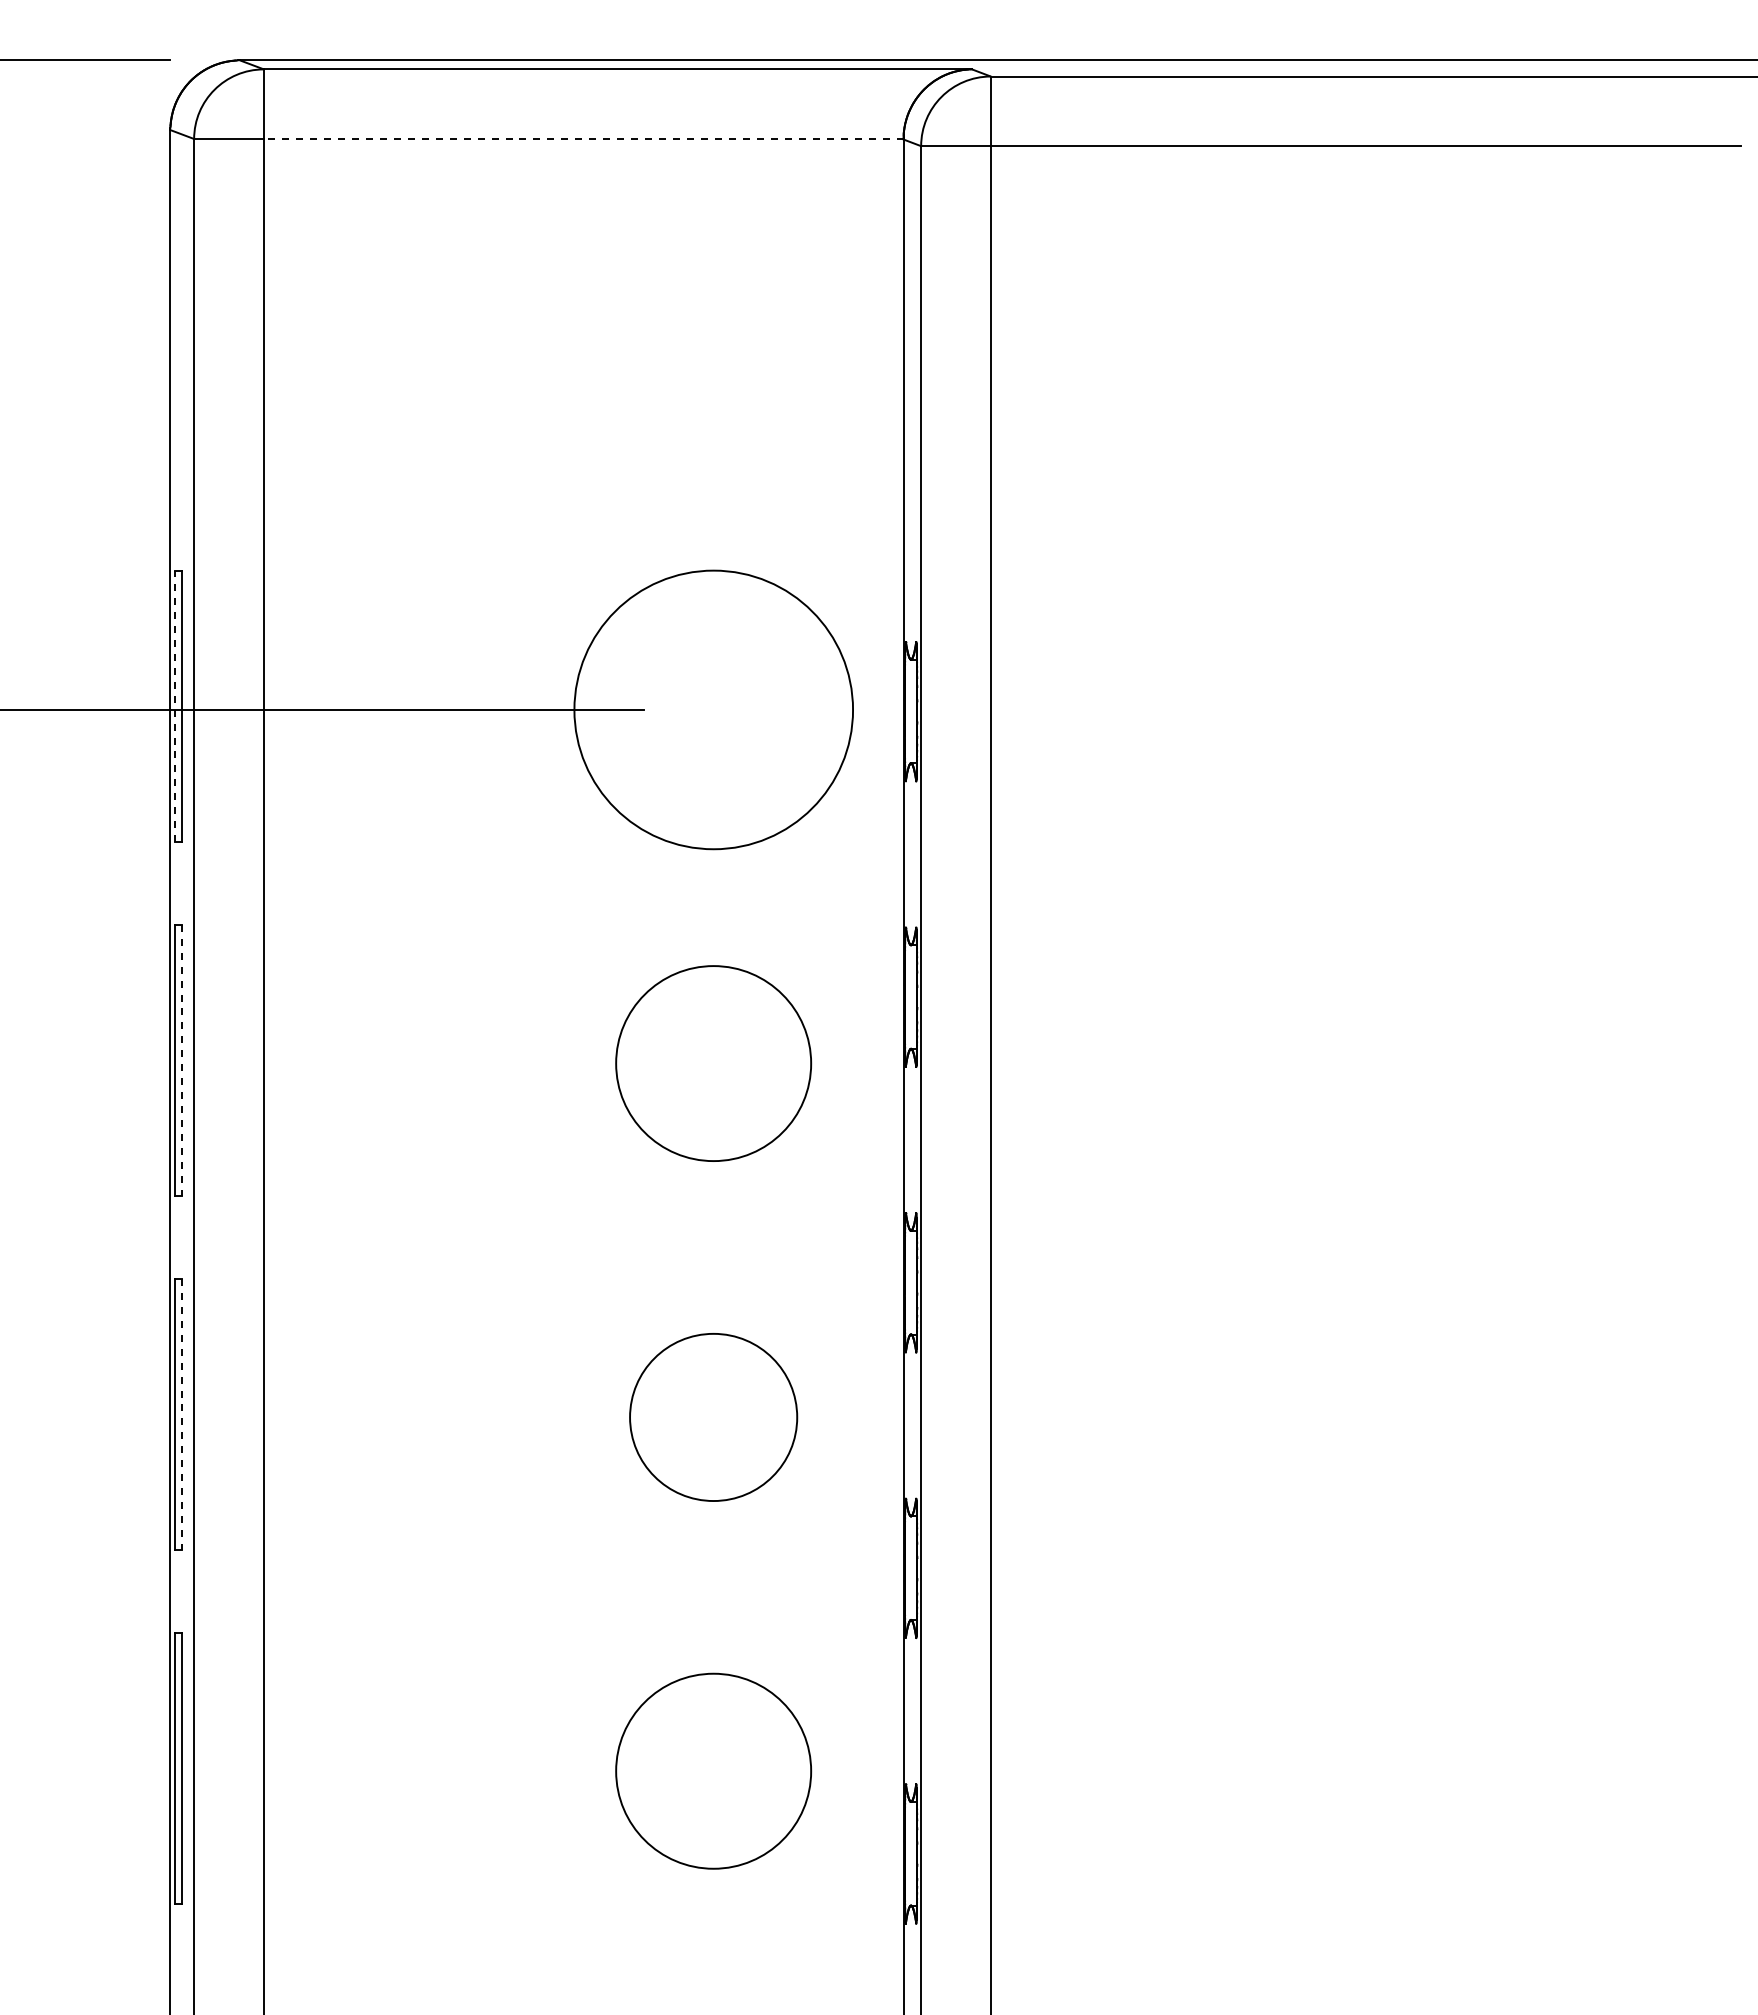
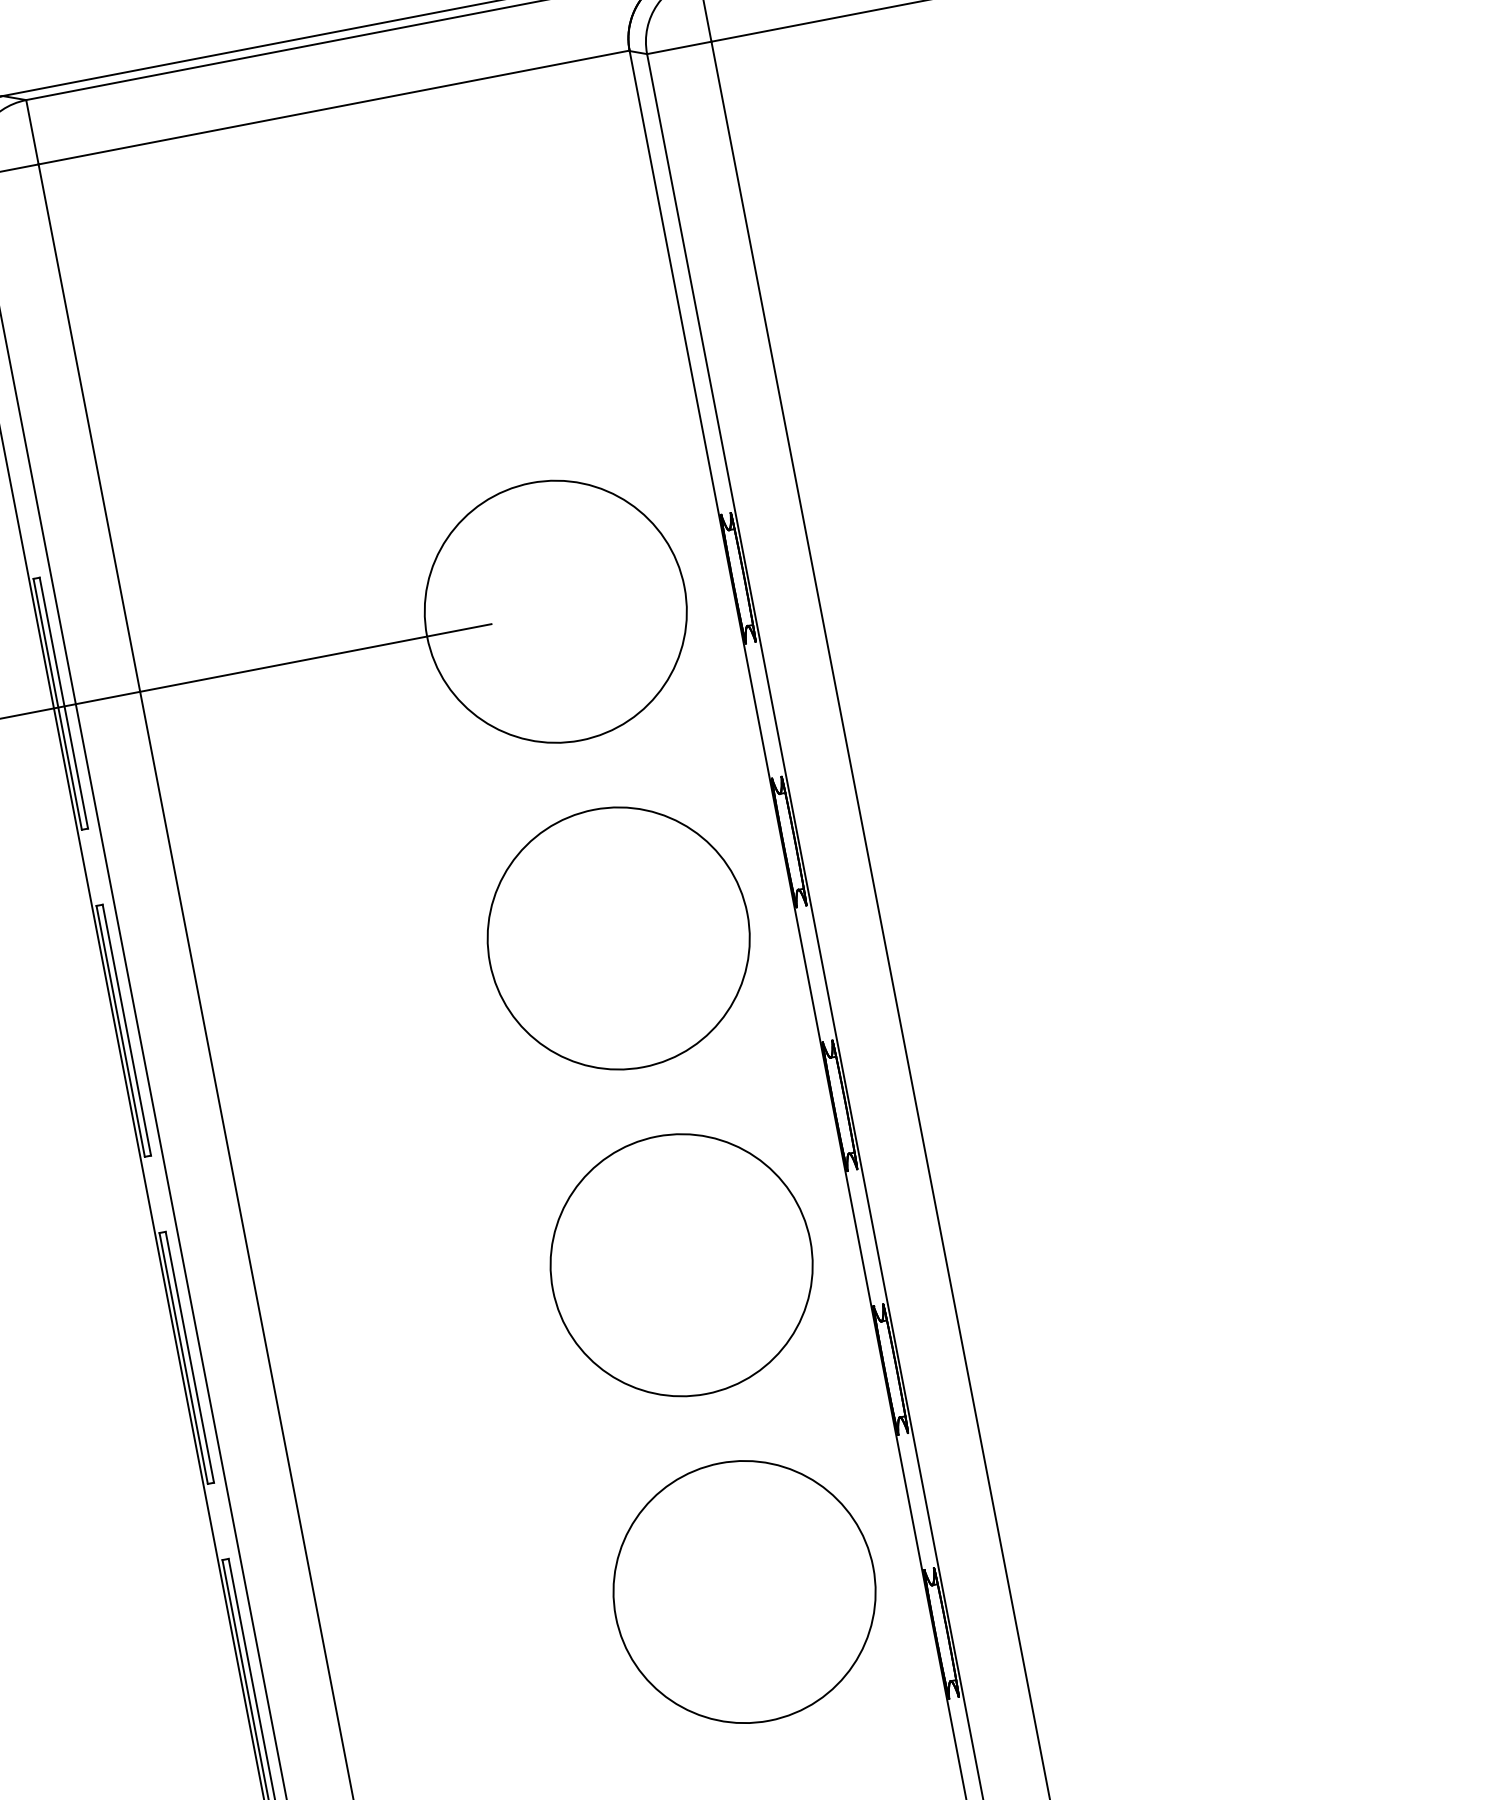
line: (583, 139) -> (334, 108), dashed -> solid
line: (175, 706) -> (58, 704), dashed -> solid
line: (181, 1060) -> (126, 1030), dashed -> solid
circle: (713, 1063) -> (618, 938), size x1.43
line: (181, 1414) -> (189, 1357), dashed -> solid
circle: (713, 1417) -> (681, 1265), size x1.67
circle: (713, 1771) -> (744, 1592), size x1.43

